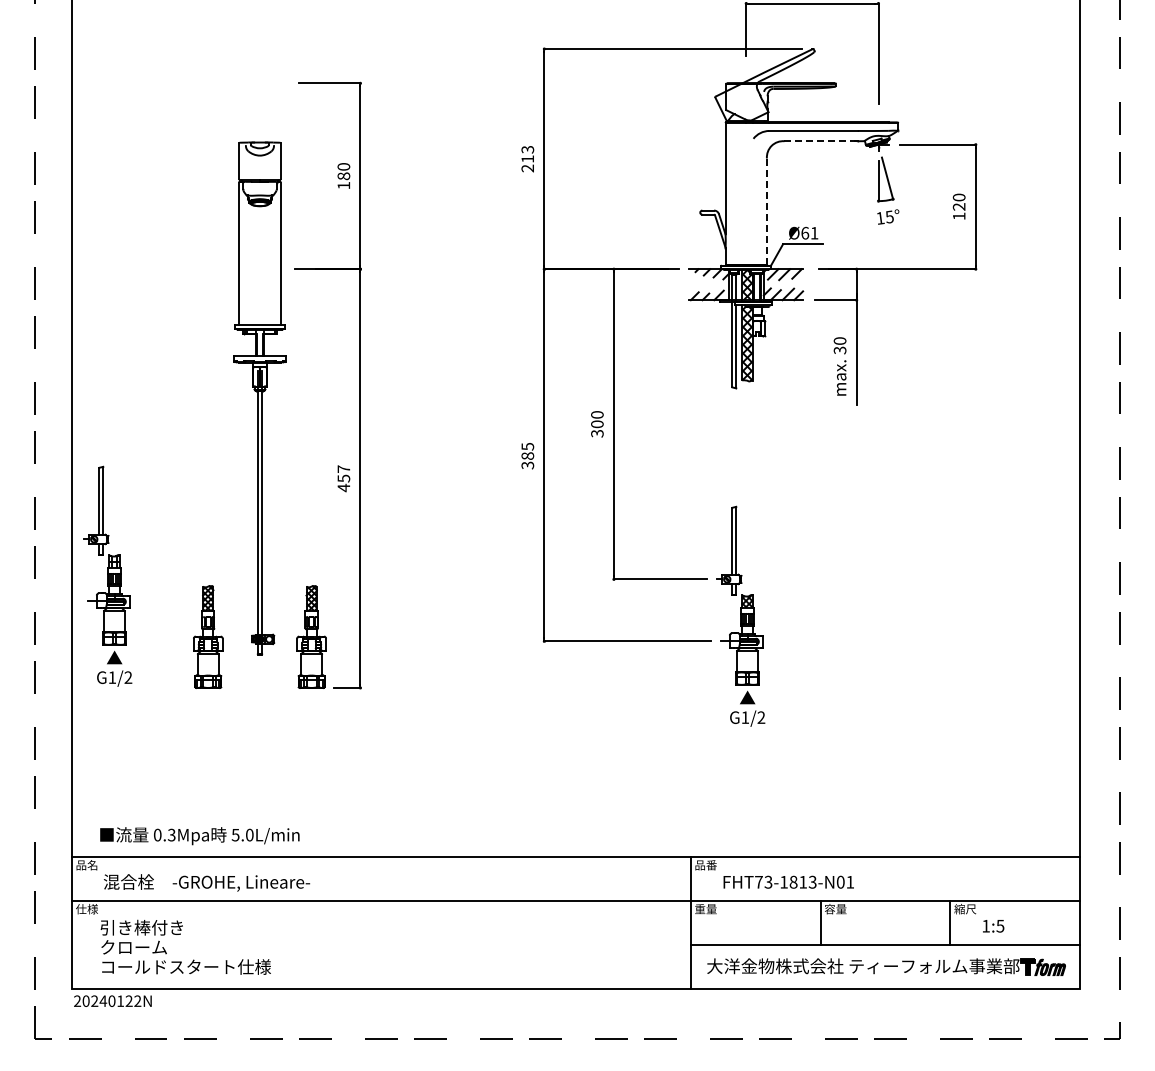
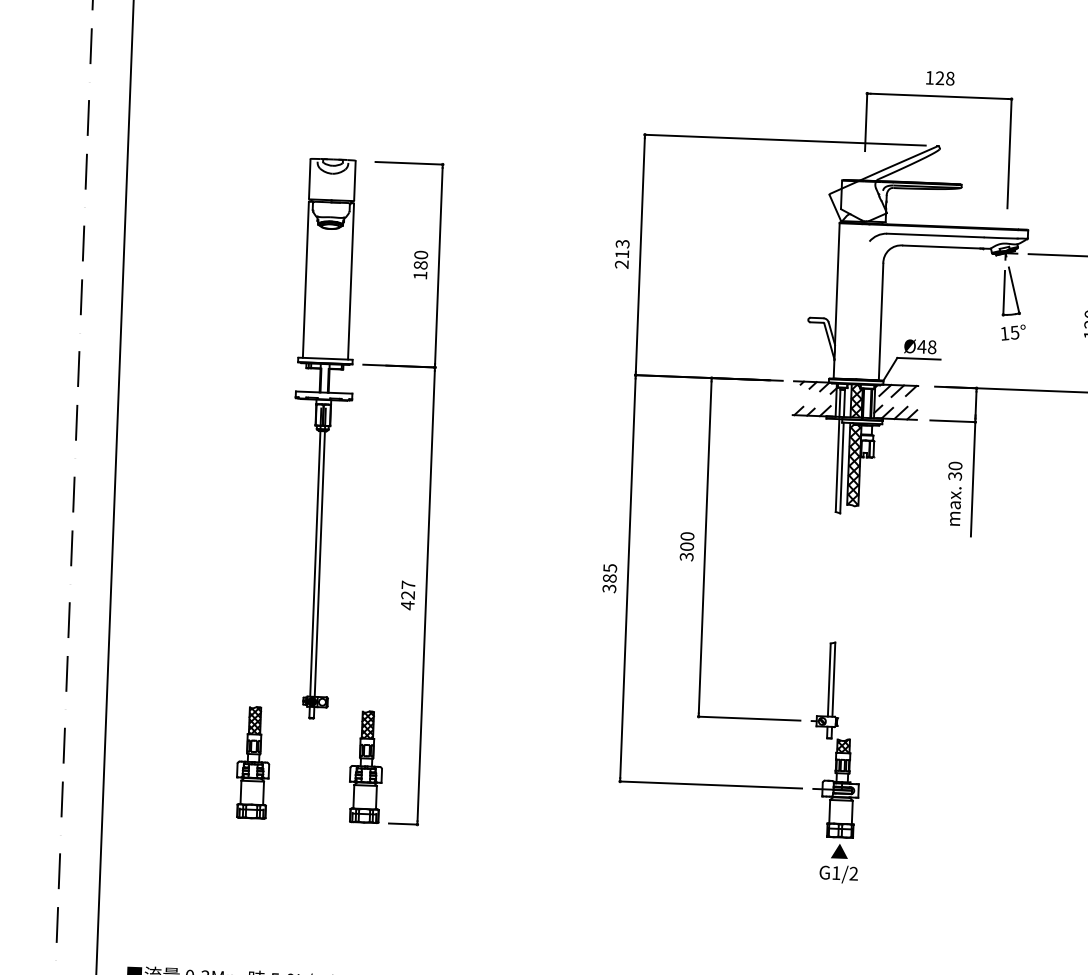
line: (820, 141) -> (942, 247), dashed -> solid
line: (766, 211) -> (880, 321), dashed -> solid
text: (809, 232) -> (926, 346), Ø61 -> Ø48
part: (259, 398) -> (321, 438), moved
text: (343, 478) -> (407, 595), 457 -> 427
part: (107, 575) -> (146, 691), removed

